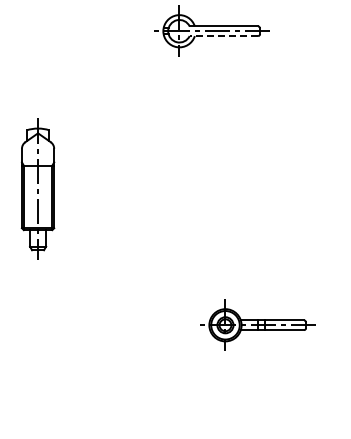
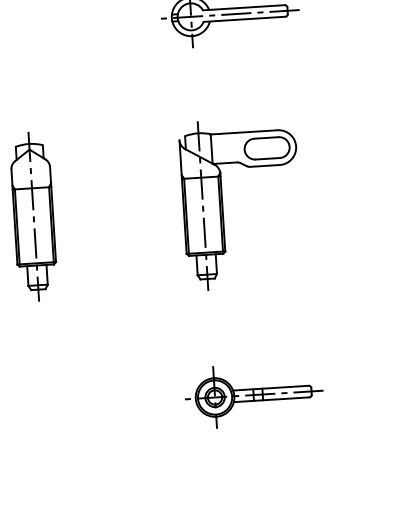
line: (223, 36) -> (244, 19), dashed -> solid
part: (196, 188) -> (223, 203), added
part: (257, 324) -> (253, 394), moved

